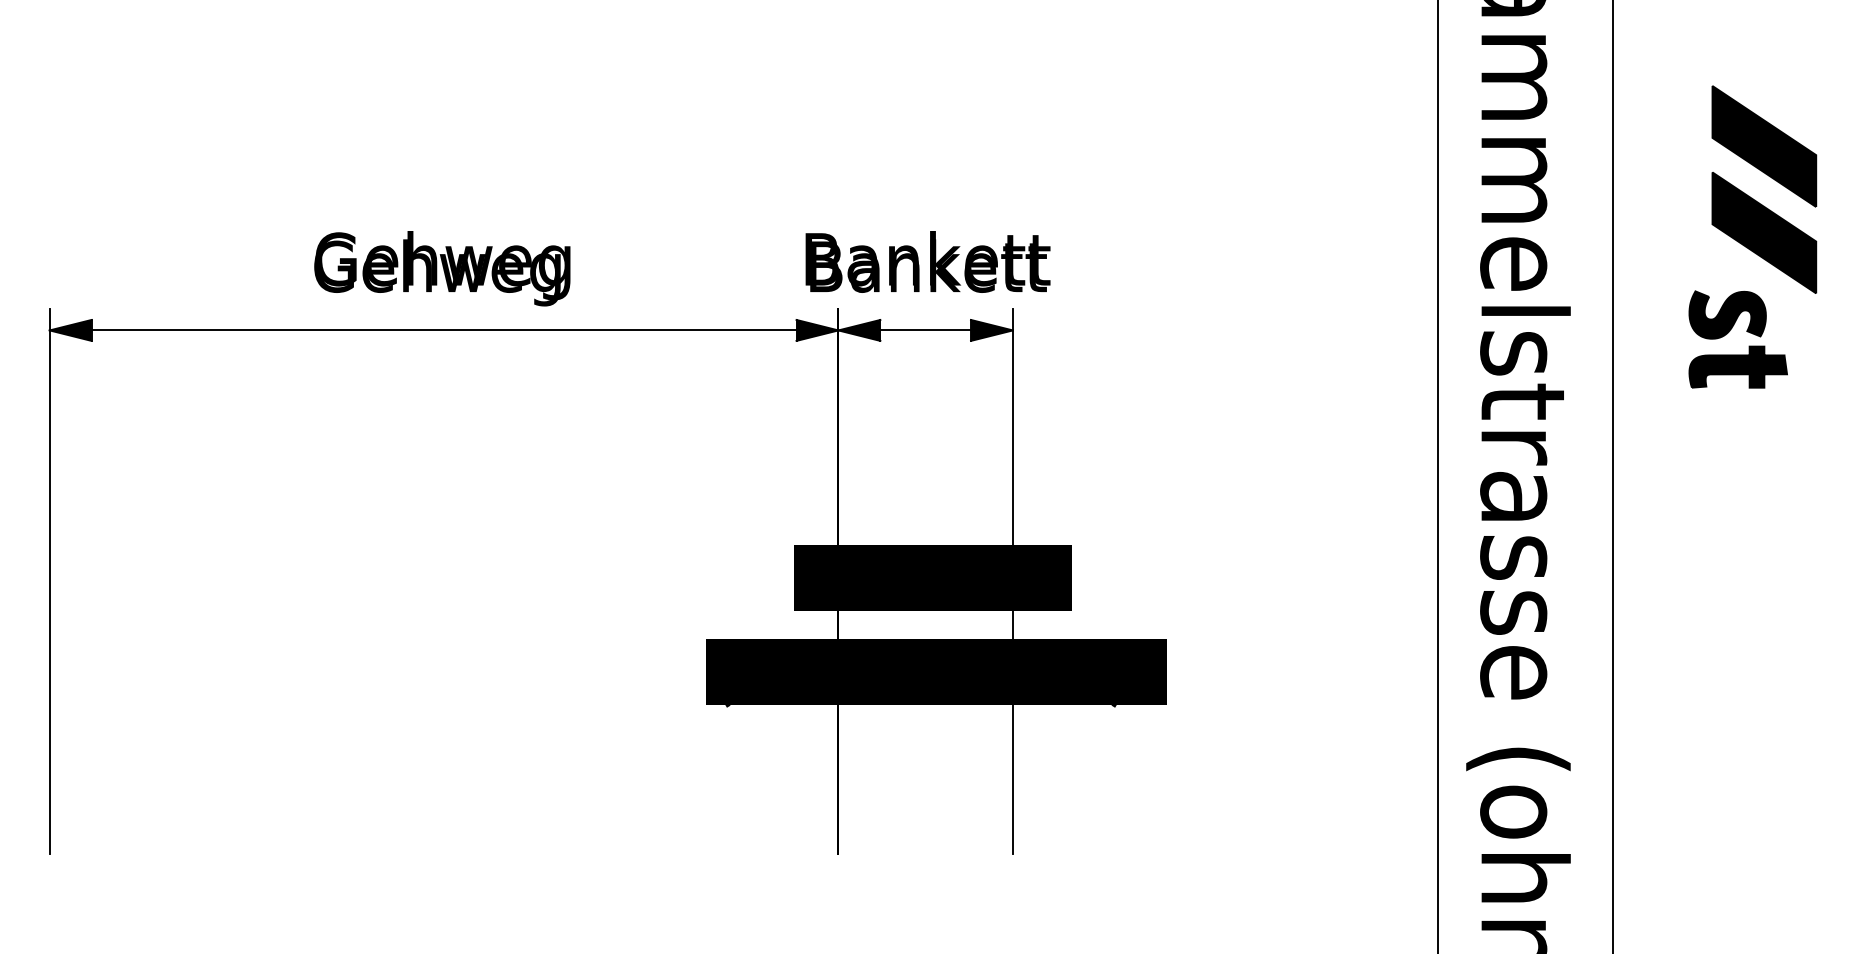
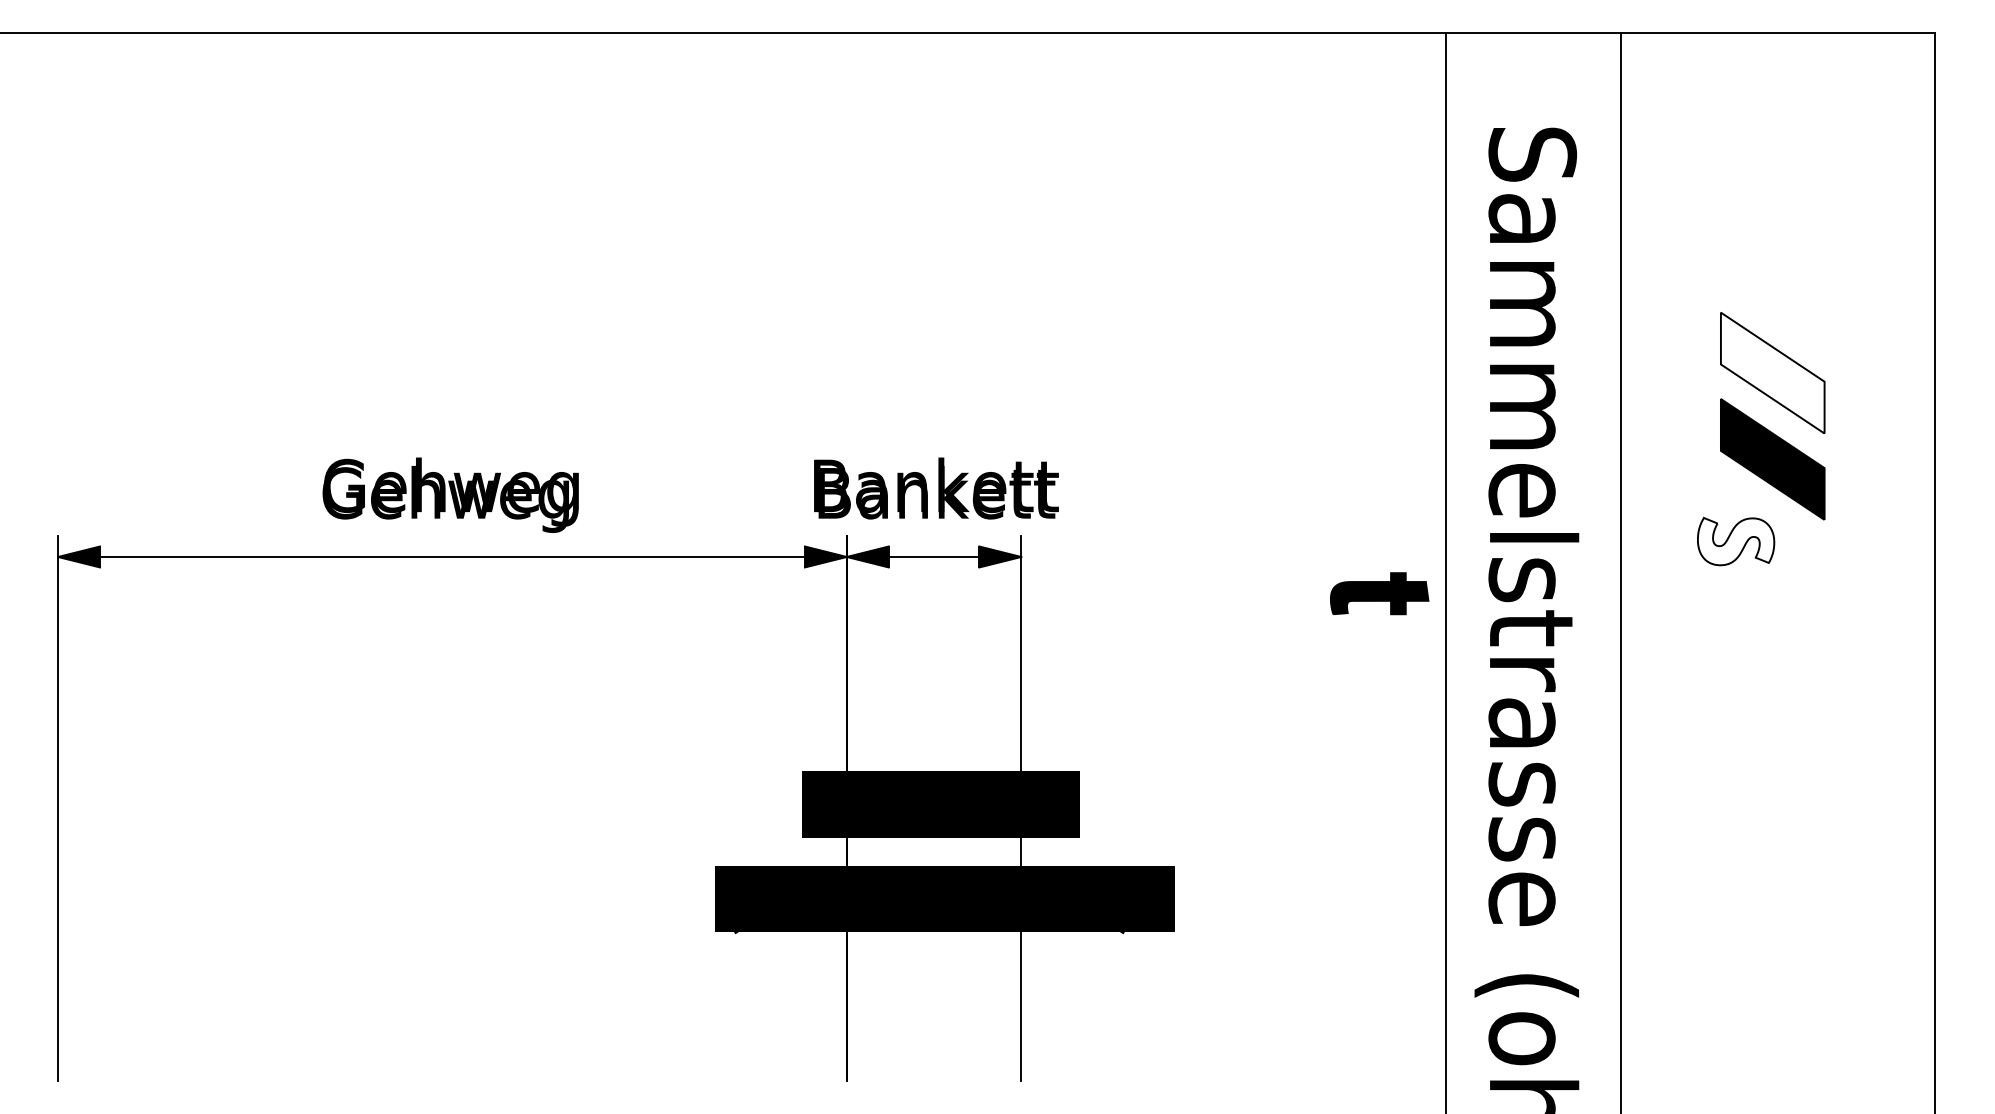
fill: (1764, 145) -> (1772, 372), removed
fill: (1727, 314) -> (1735, 541), removed
part: (1738, 366) -> (1379, 593), moved

